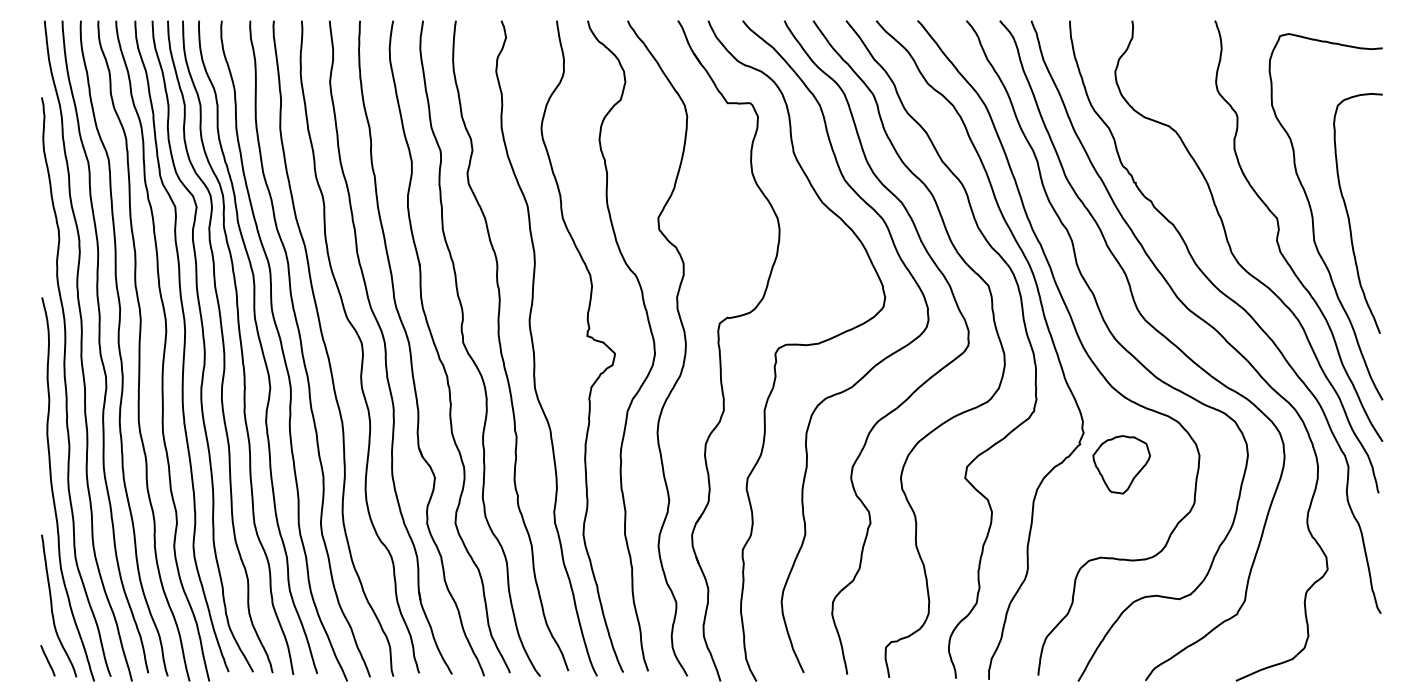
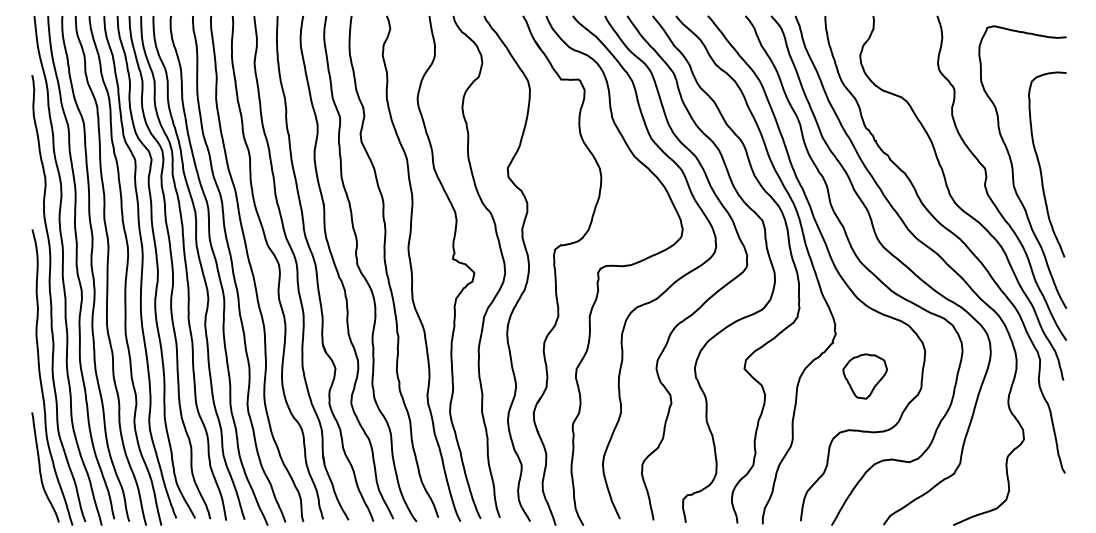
part: (1120, 464) -> (864, 376), moved
line: (47, 660) -> (36, 509), removed

